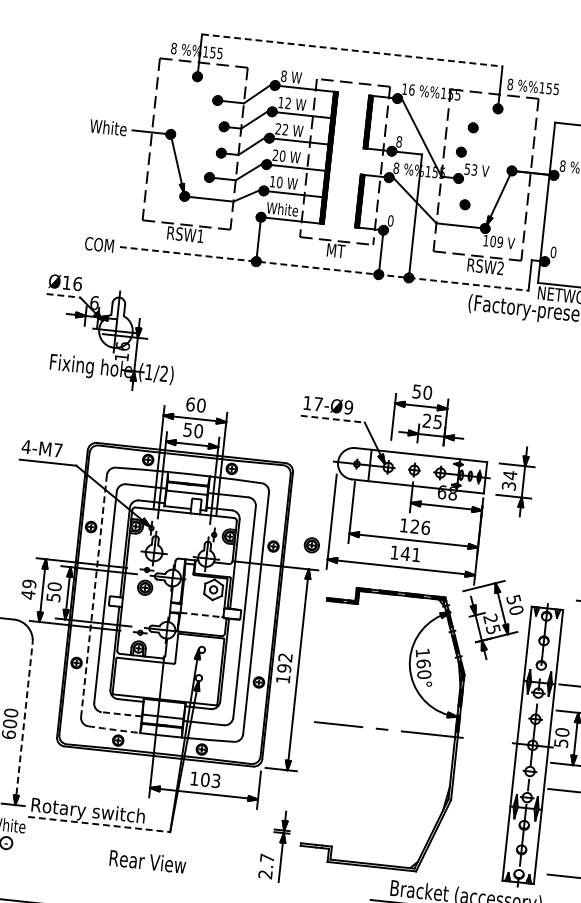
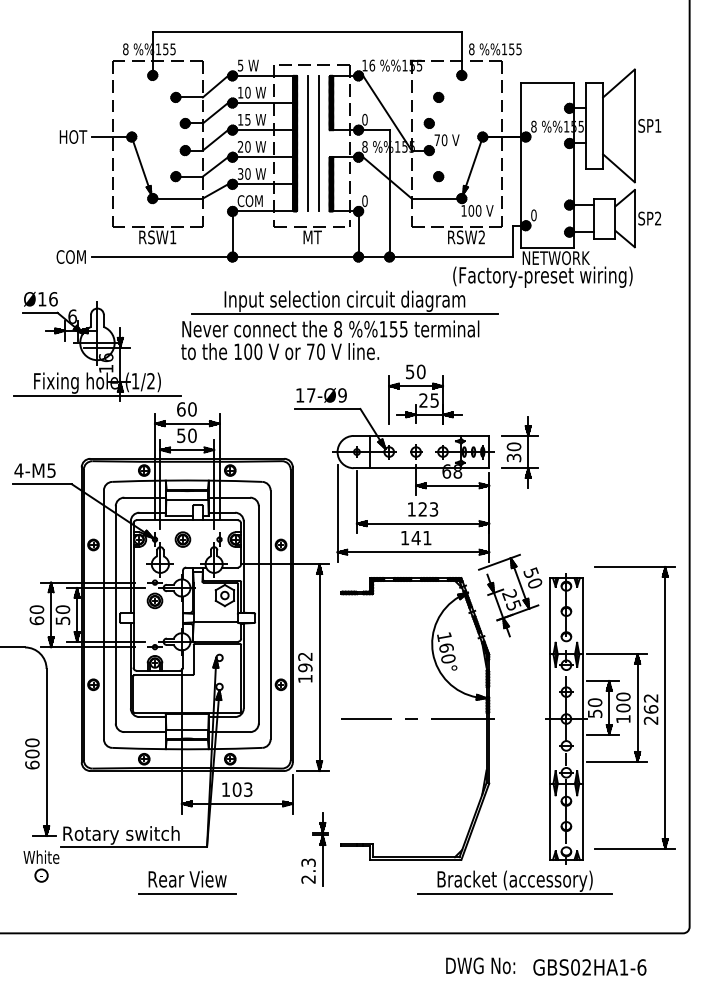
line: (352, 50) -> (307, 31), dashed -> solid
text: (283, 76) -> (240, 65), 8 -> 5
text: (287, 103) -> (247, 92), 12 -> 10
text: (108, 127) -> (67, 136), White -> HOT
text: (281, 128) -> (243, 119), 22 -> 15
text: (398, 141) -> (364, 119), 8 -> 0
line: (340, 158) -> (307, 143), added
line: (351, 160) -> (318, 143), added
text: (470, 169) -> (440, 140), 53 -> 70
text: (272, 181) -> (240, 173), 10 -> 30
text: (282, 208) -> (253, 200), White -> COM
text: (500, 241) -> (478, 210), 109 -> 100
line: (325, 269) -> (303, 257), dashed -> solid
line: (63, 295) -> (40, 312), dashed -> solid
part: (353, 339) -> (339, 325), added
line: (110, 382) -> (97, 395), added
line: (332, 419) -> (327, 409), dashed -> solid
text: (58, 450) -> (51, 470), 4-M7 -> 4-M5
text: (509, 474) -> (513, 446), 34 -> 30
text: (425, 527) -> (433, 509), 126 -> 123
part: (311, 545) -> (182, 539), moved
text: (28, 589) -> (36, 615), 49 -> 60
line: (93, 595) -> (103, 614), dashed -> solid
line: (201, 615) -> (215, 622), dashed -> solid
line: (122, 714) -> (145, 732), dashed -> solid
line: (23, 722) -> (46, 751), dashed -> solid
arc: (113, 729) -> (138, 748), dashed -> solid
line: (99, 824) -> (134, 846), dashed -> solid
text: (267, 858) -> (308, 862), 2.7 -> 2.3
line: (145, 875) -> (186, 893), added

